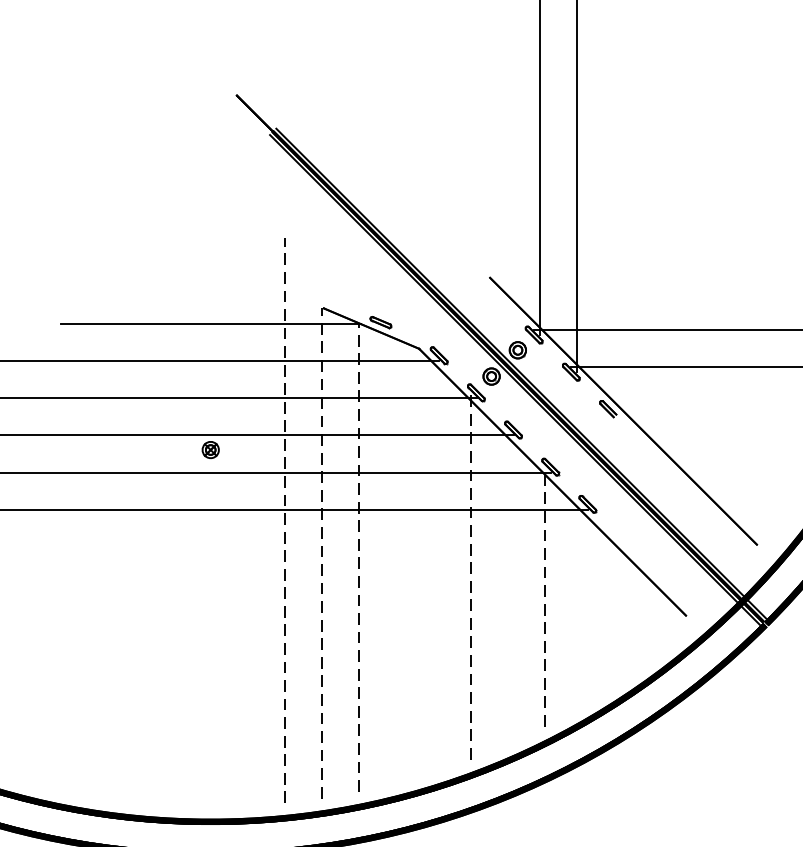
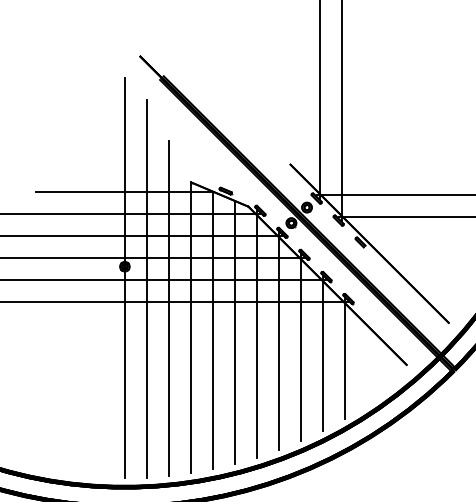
line: (210, 469) -> (124, 278), added
line: (247, 486) -> (146, 288), added
line: (284, 520) -> (168, 308), dashed -> solid
line: (321, 552) -> (190, 327), dashed -> solid
line: (360, 557) -> (213, 330), dashed -> solid
line: (397, 560) -> (235, 332), added
line: (434, 562) -> (257, 333), added
line: (471, 576) -> (279, 341), dashed -> solid
line: (508, 586) -> (301, 347), added
line: (545, 596) -> (323, 353), dashed -> solid
line: (582, 604) -> (345, 358), added

